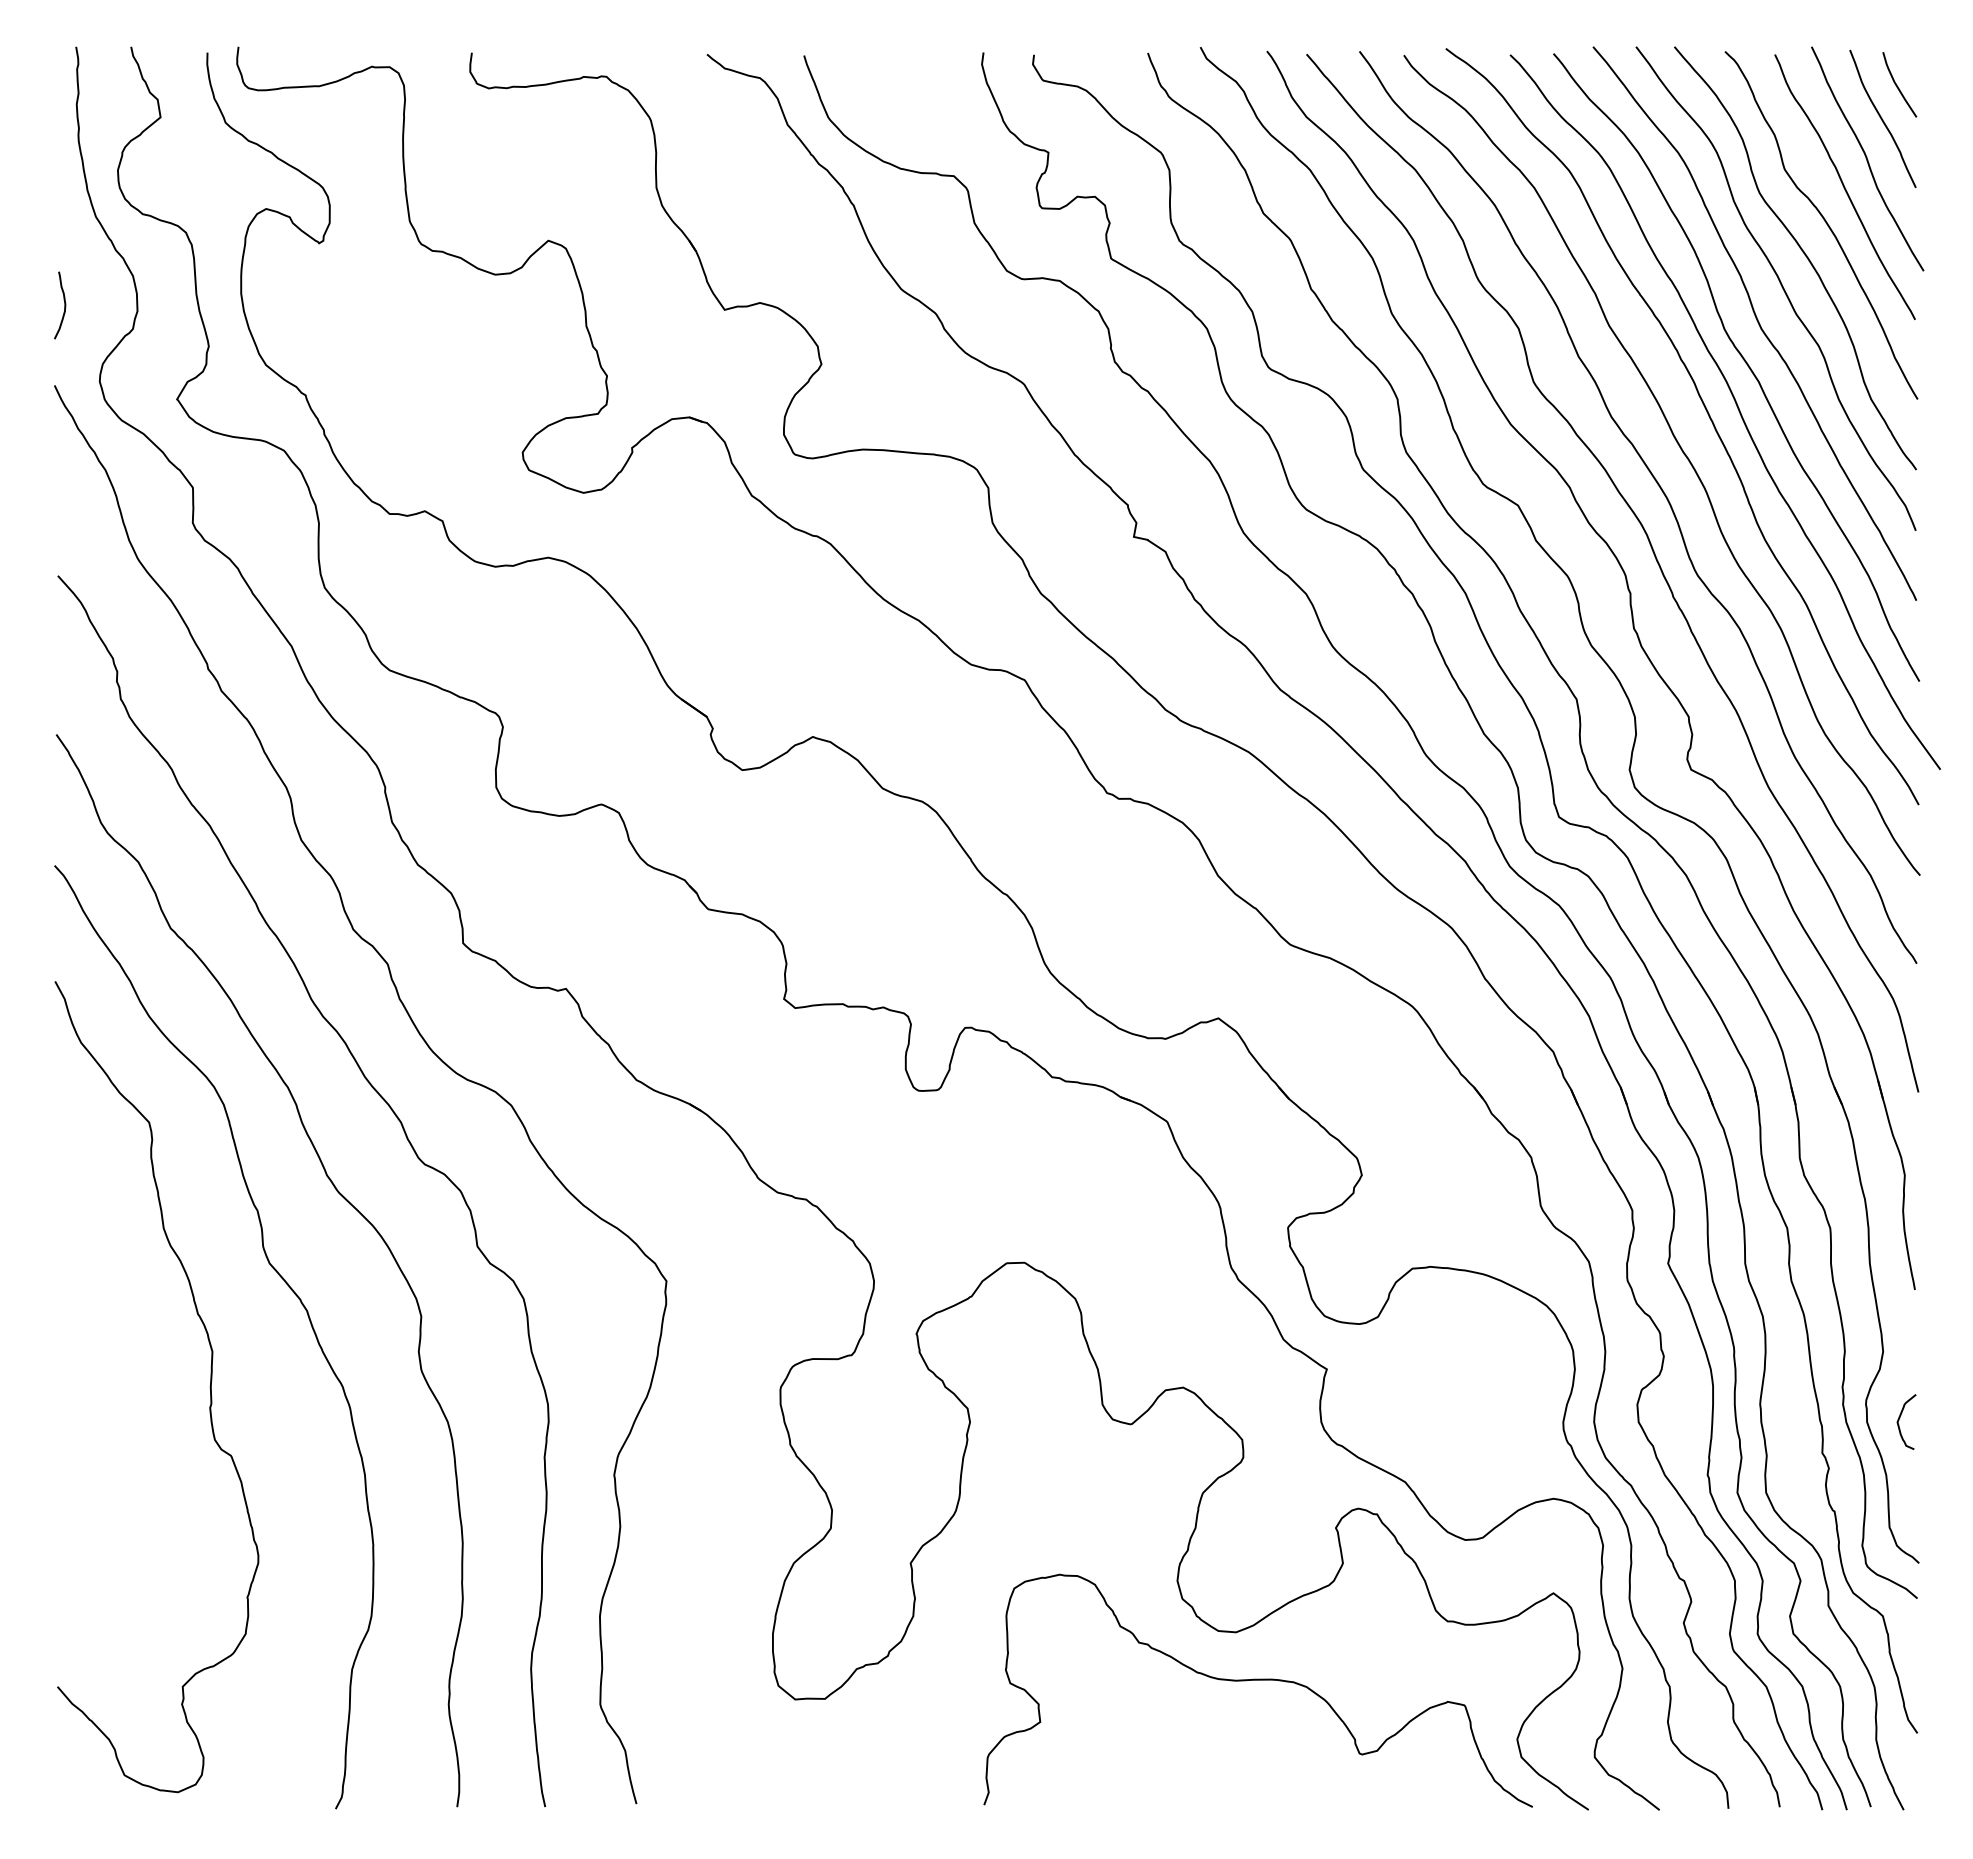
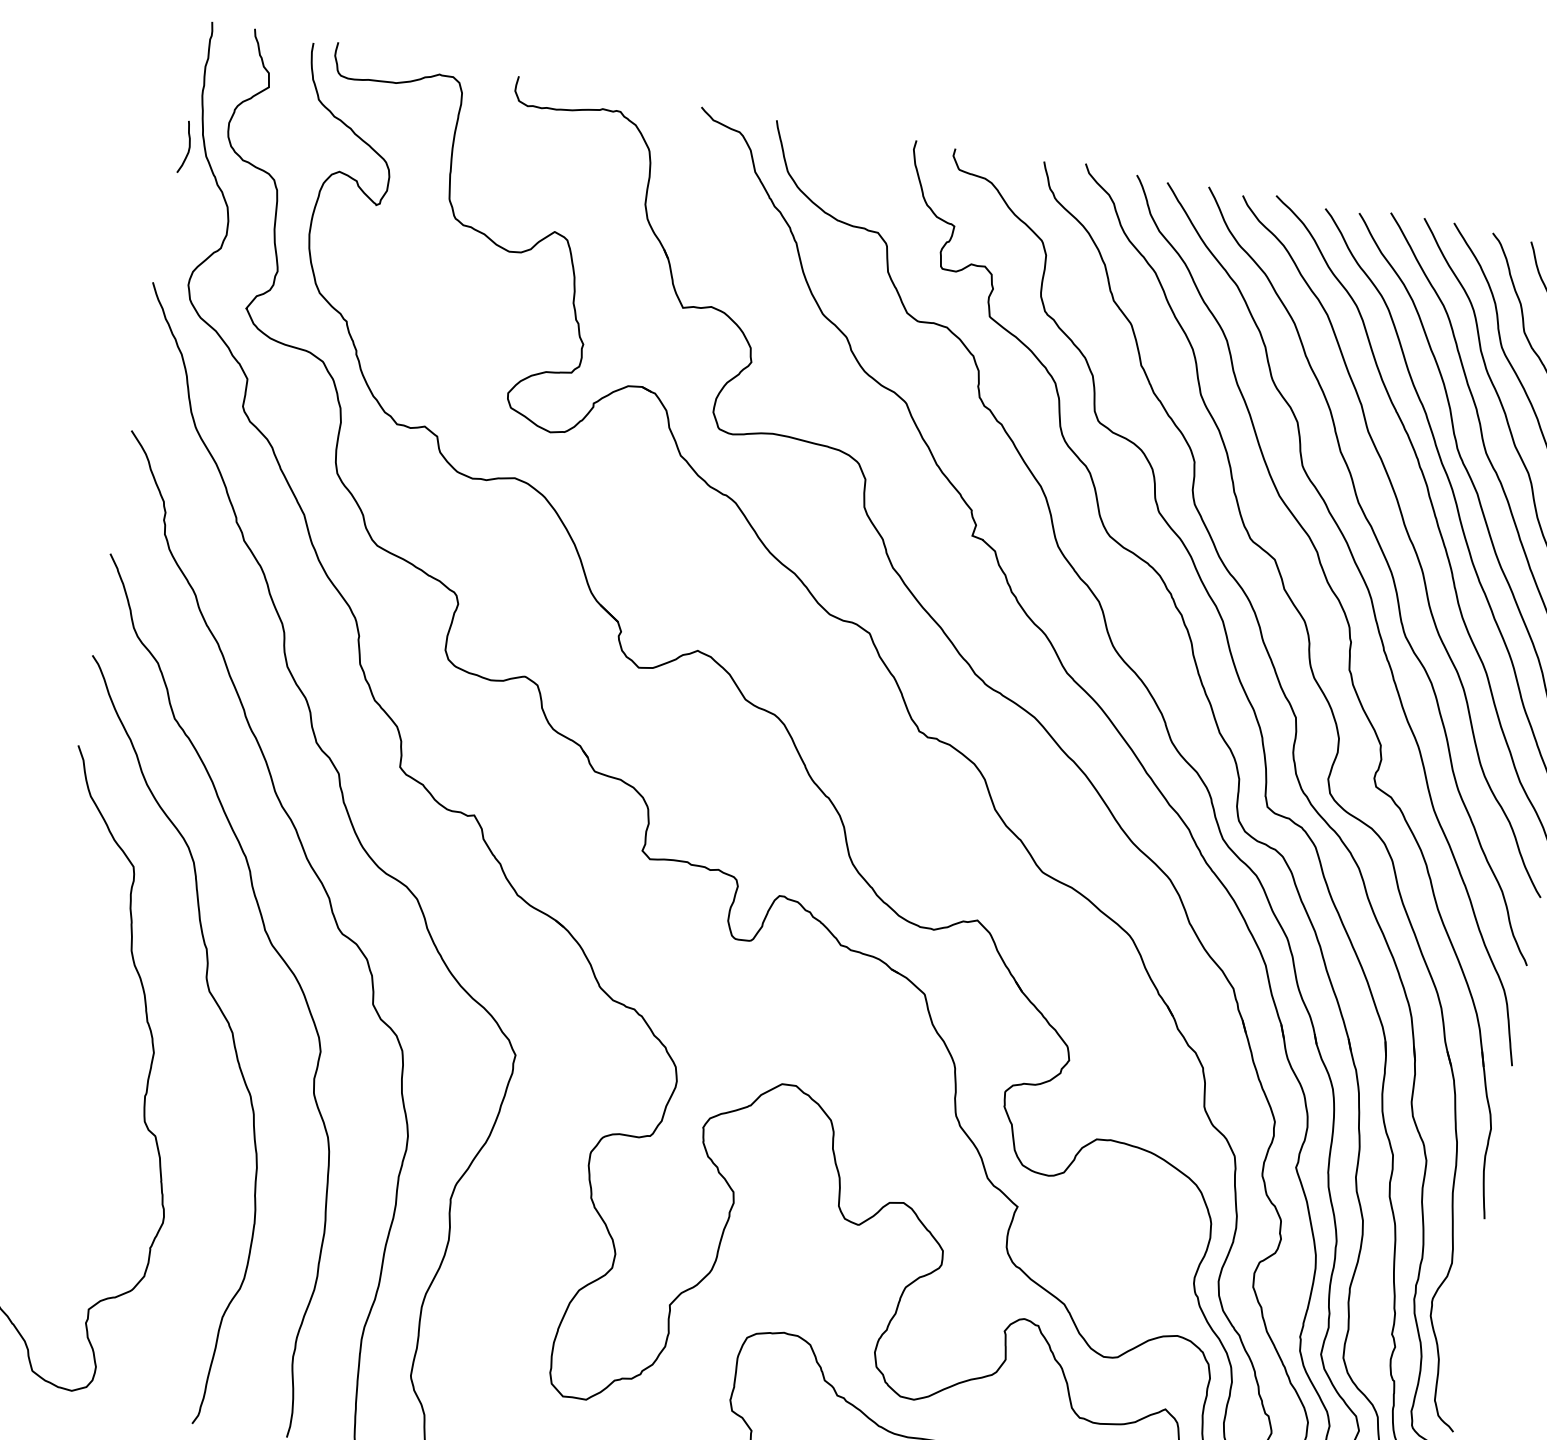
curve: (64, 305) -> (188, 147), moved
curve: (1900, 1418) -> (1457, 1317), removed

